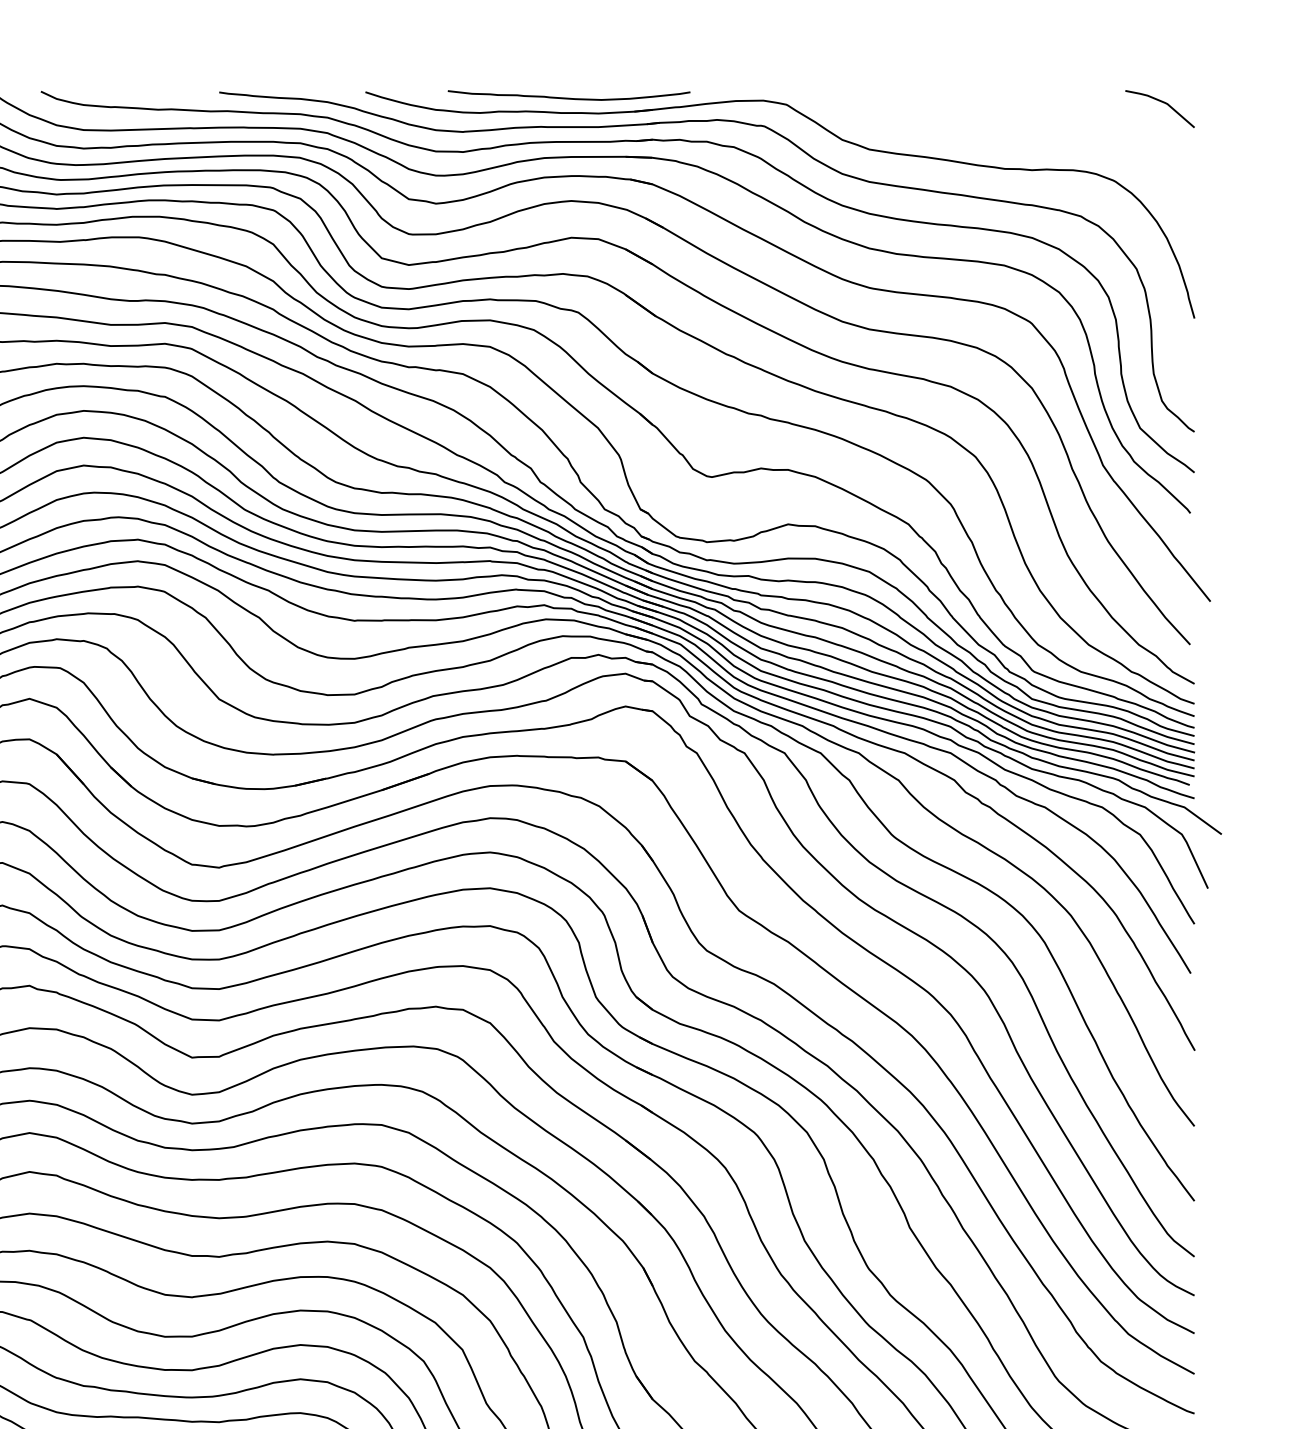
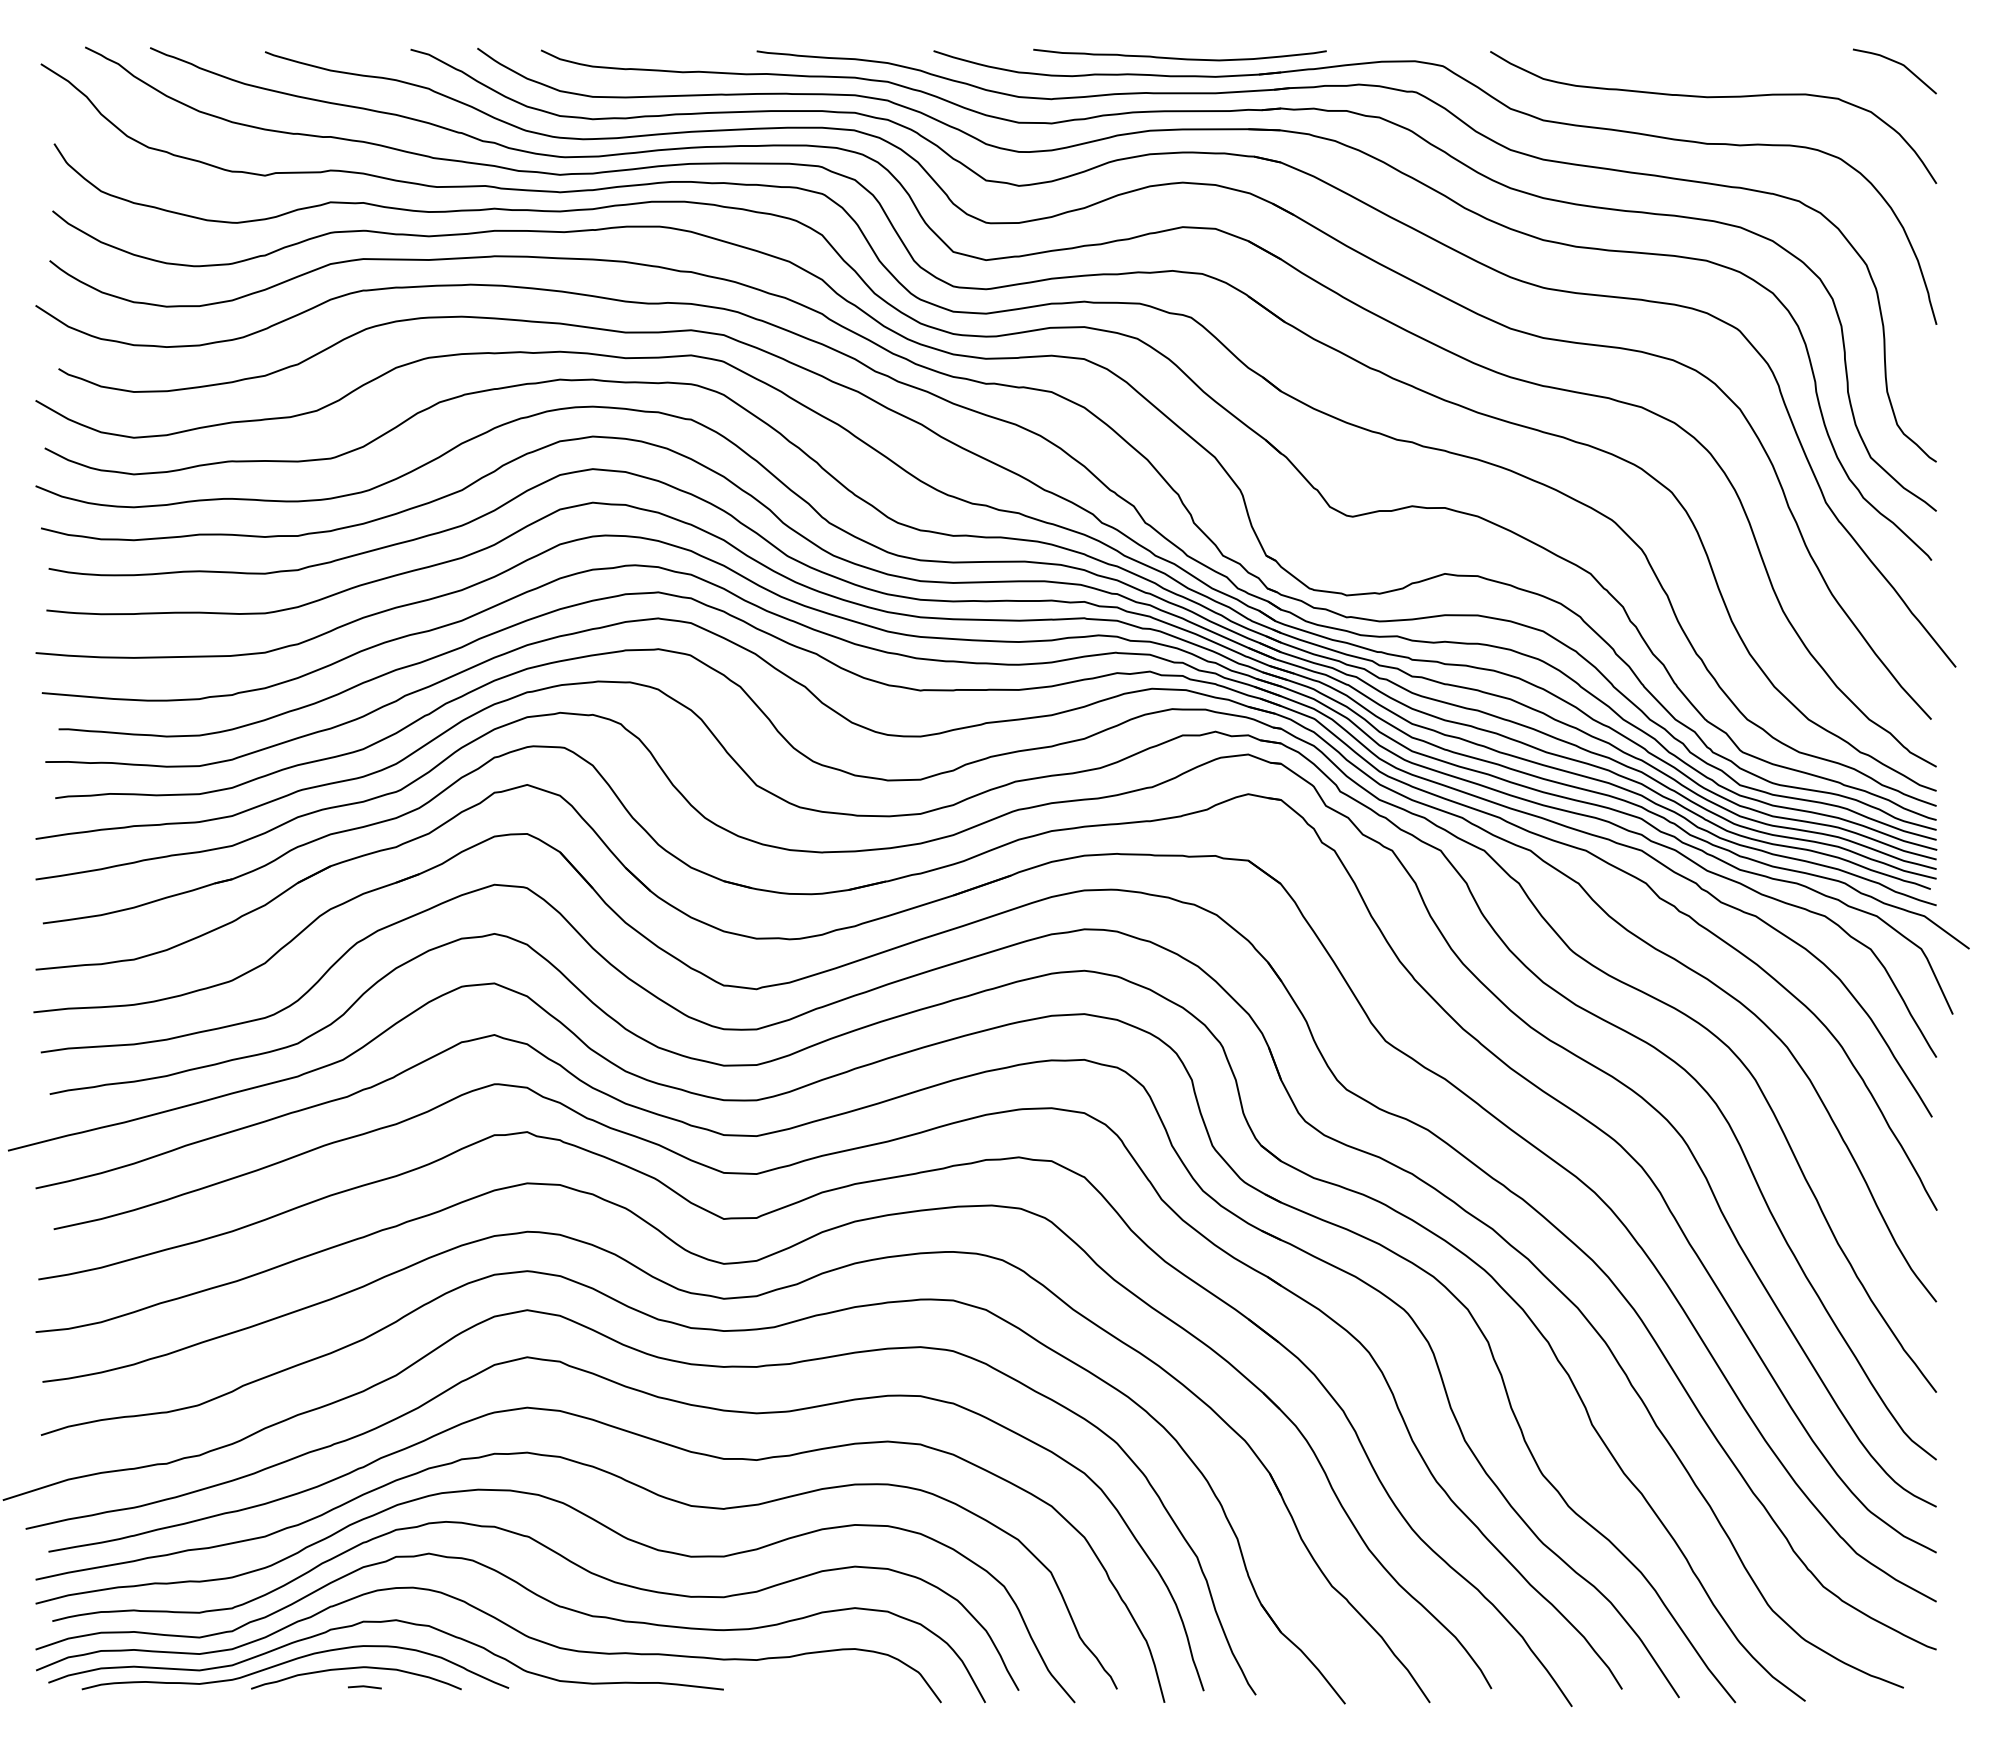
curve: (1008, 131) -> (1711, 98), added

